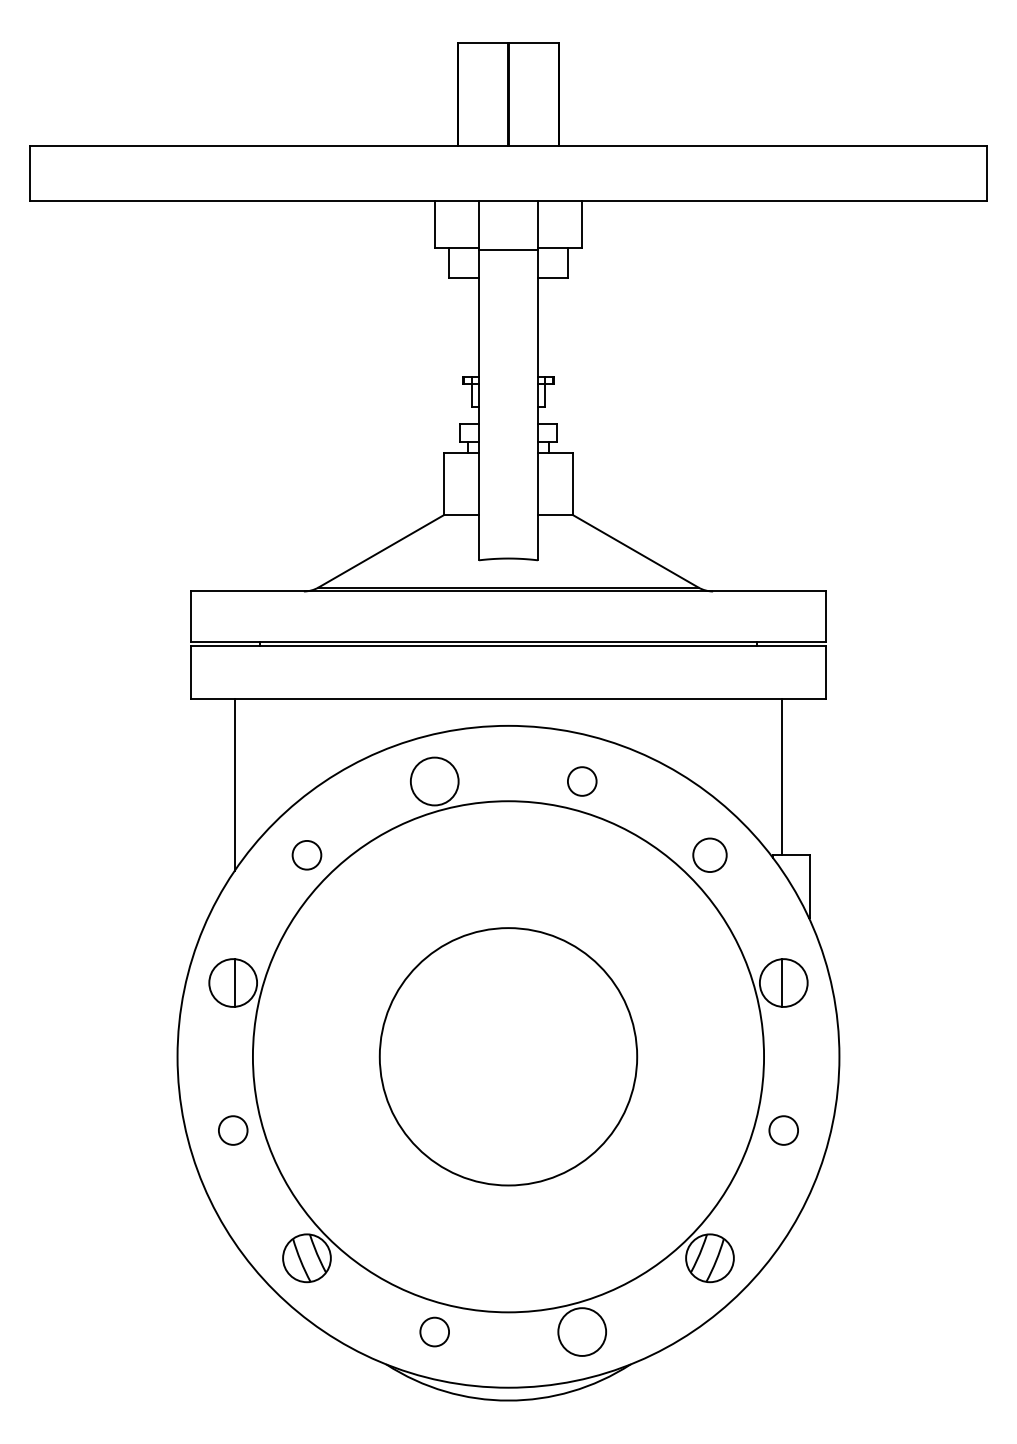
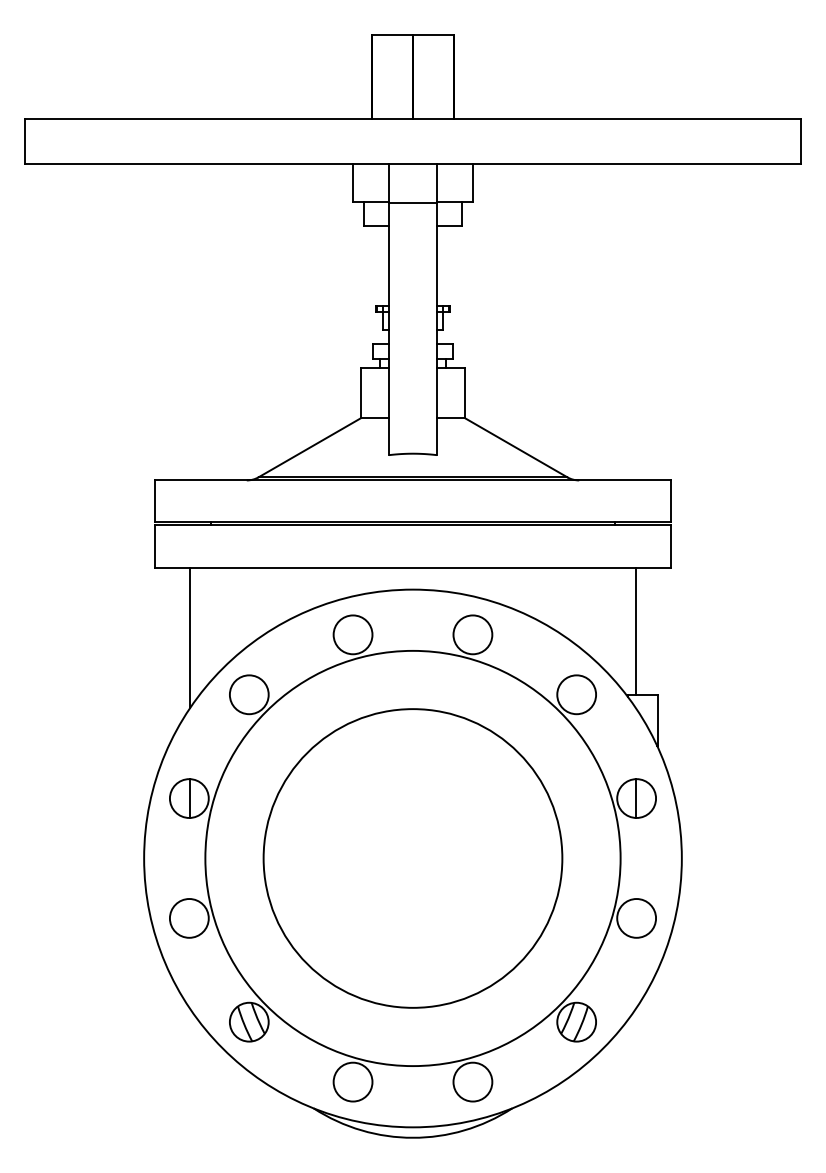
circle: (581, 781) -> (472, 634), size x1.67
circle: (306, 854) -> (248, 694), size x1.67
circle: (709, 854) -> (576, 694), size x1.43
circle: (507, 1056) -> (412, 858), size x1.43
circle: (232, 1130) -> (188, 918), size x1.67
circle: (783, 1130) -> (636, 918), size x1.67
circle: (434, 1331) -> (352, 1081), size x1.67

